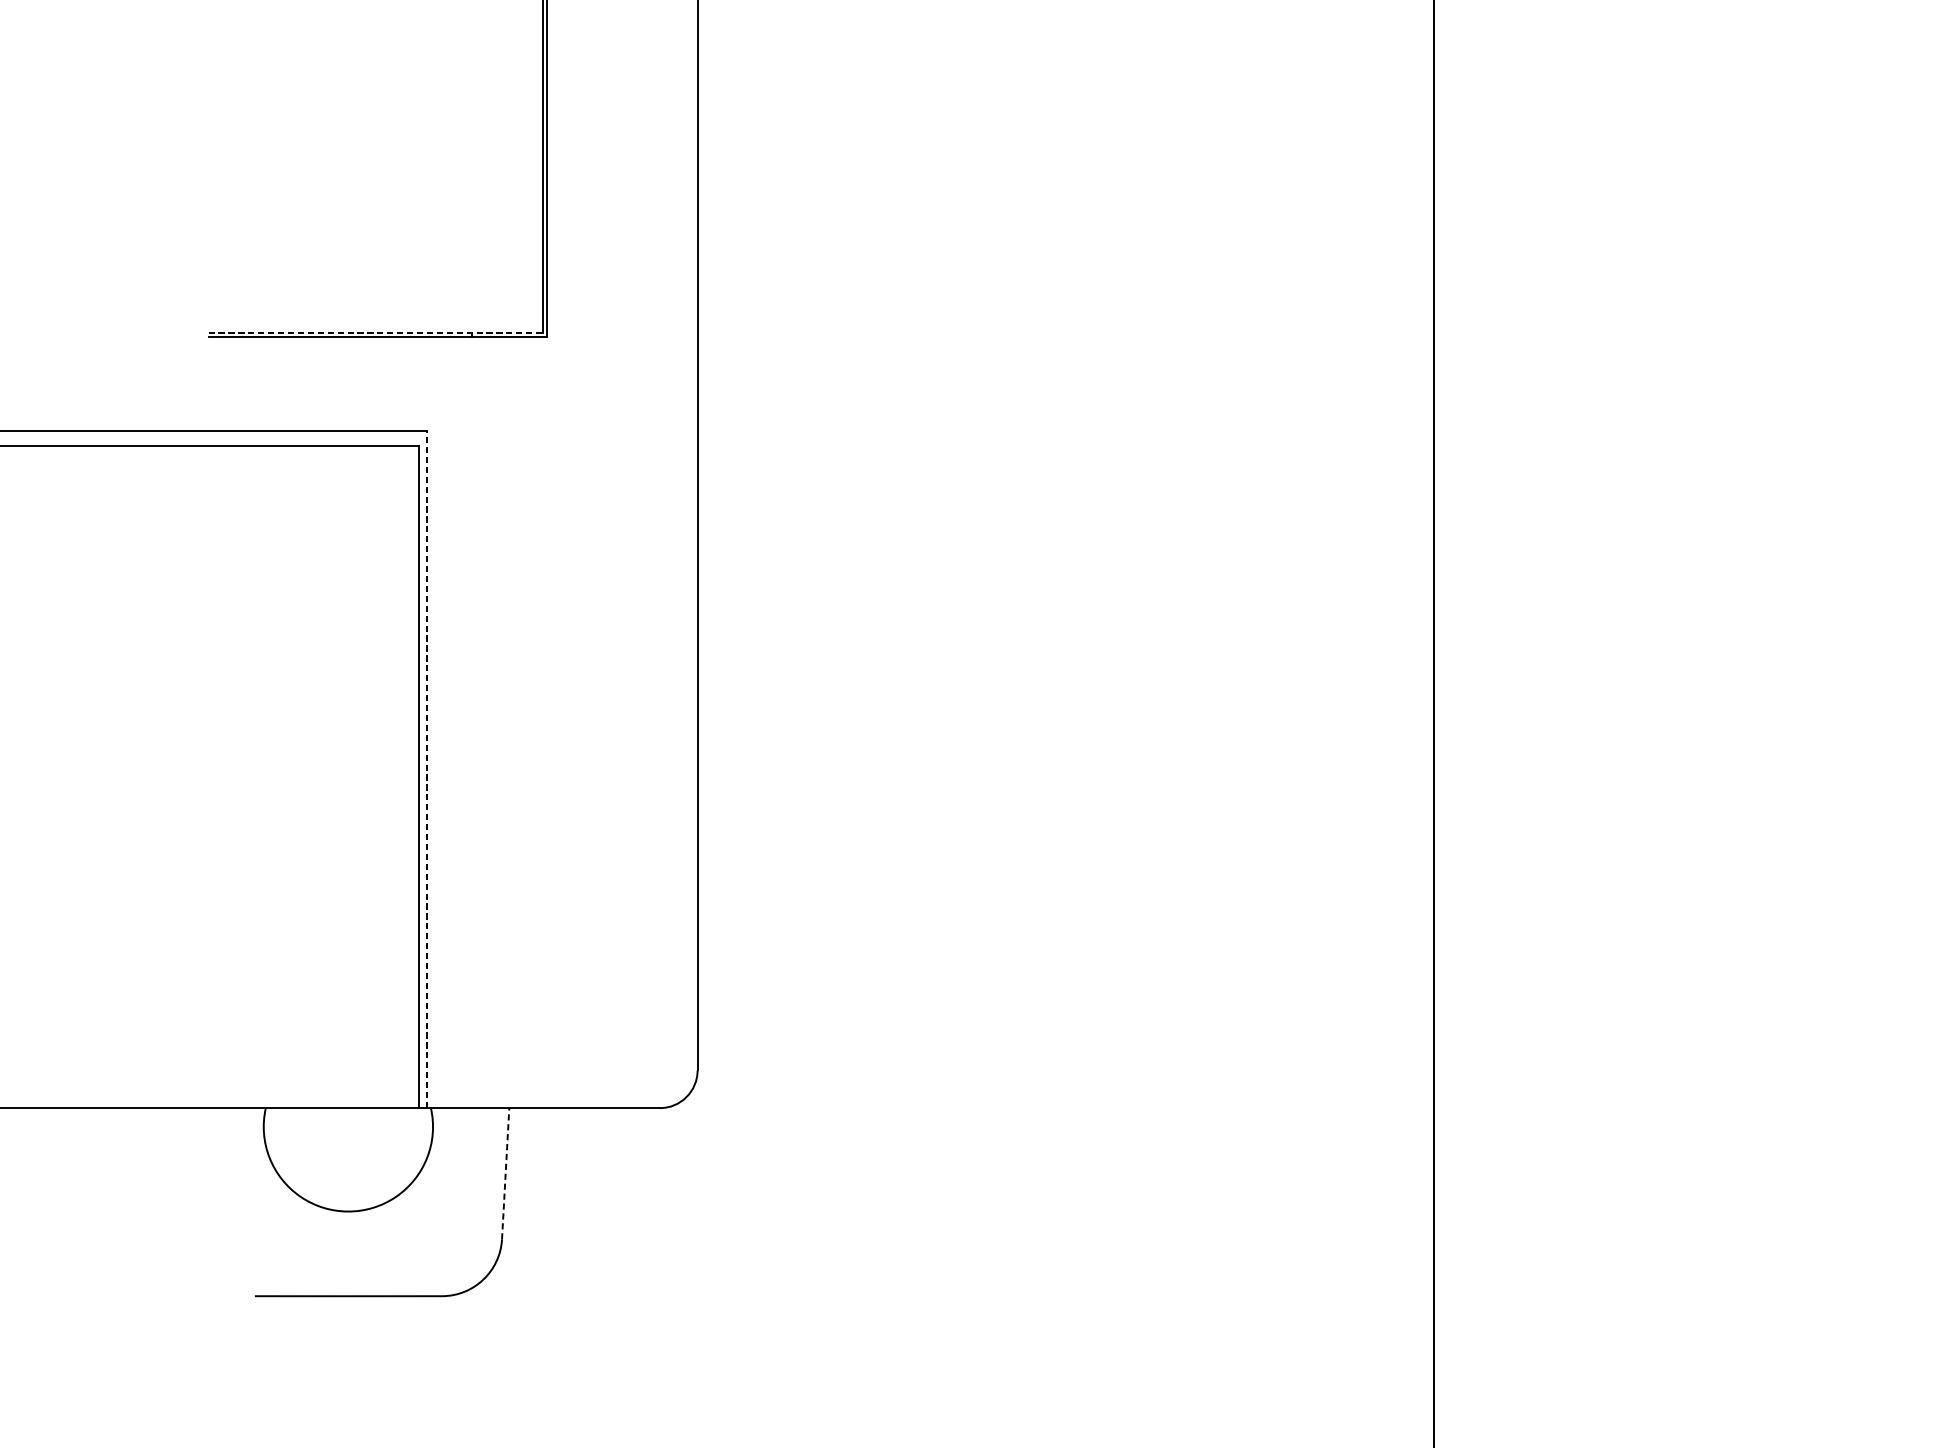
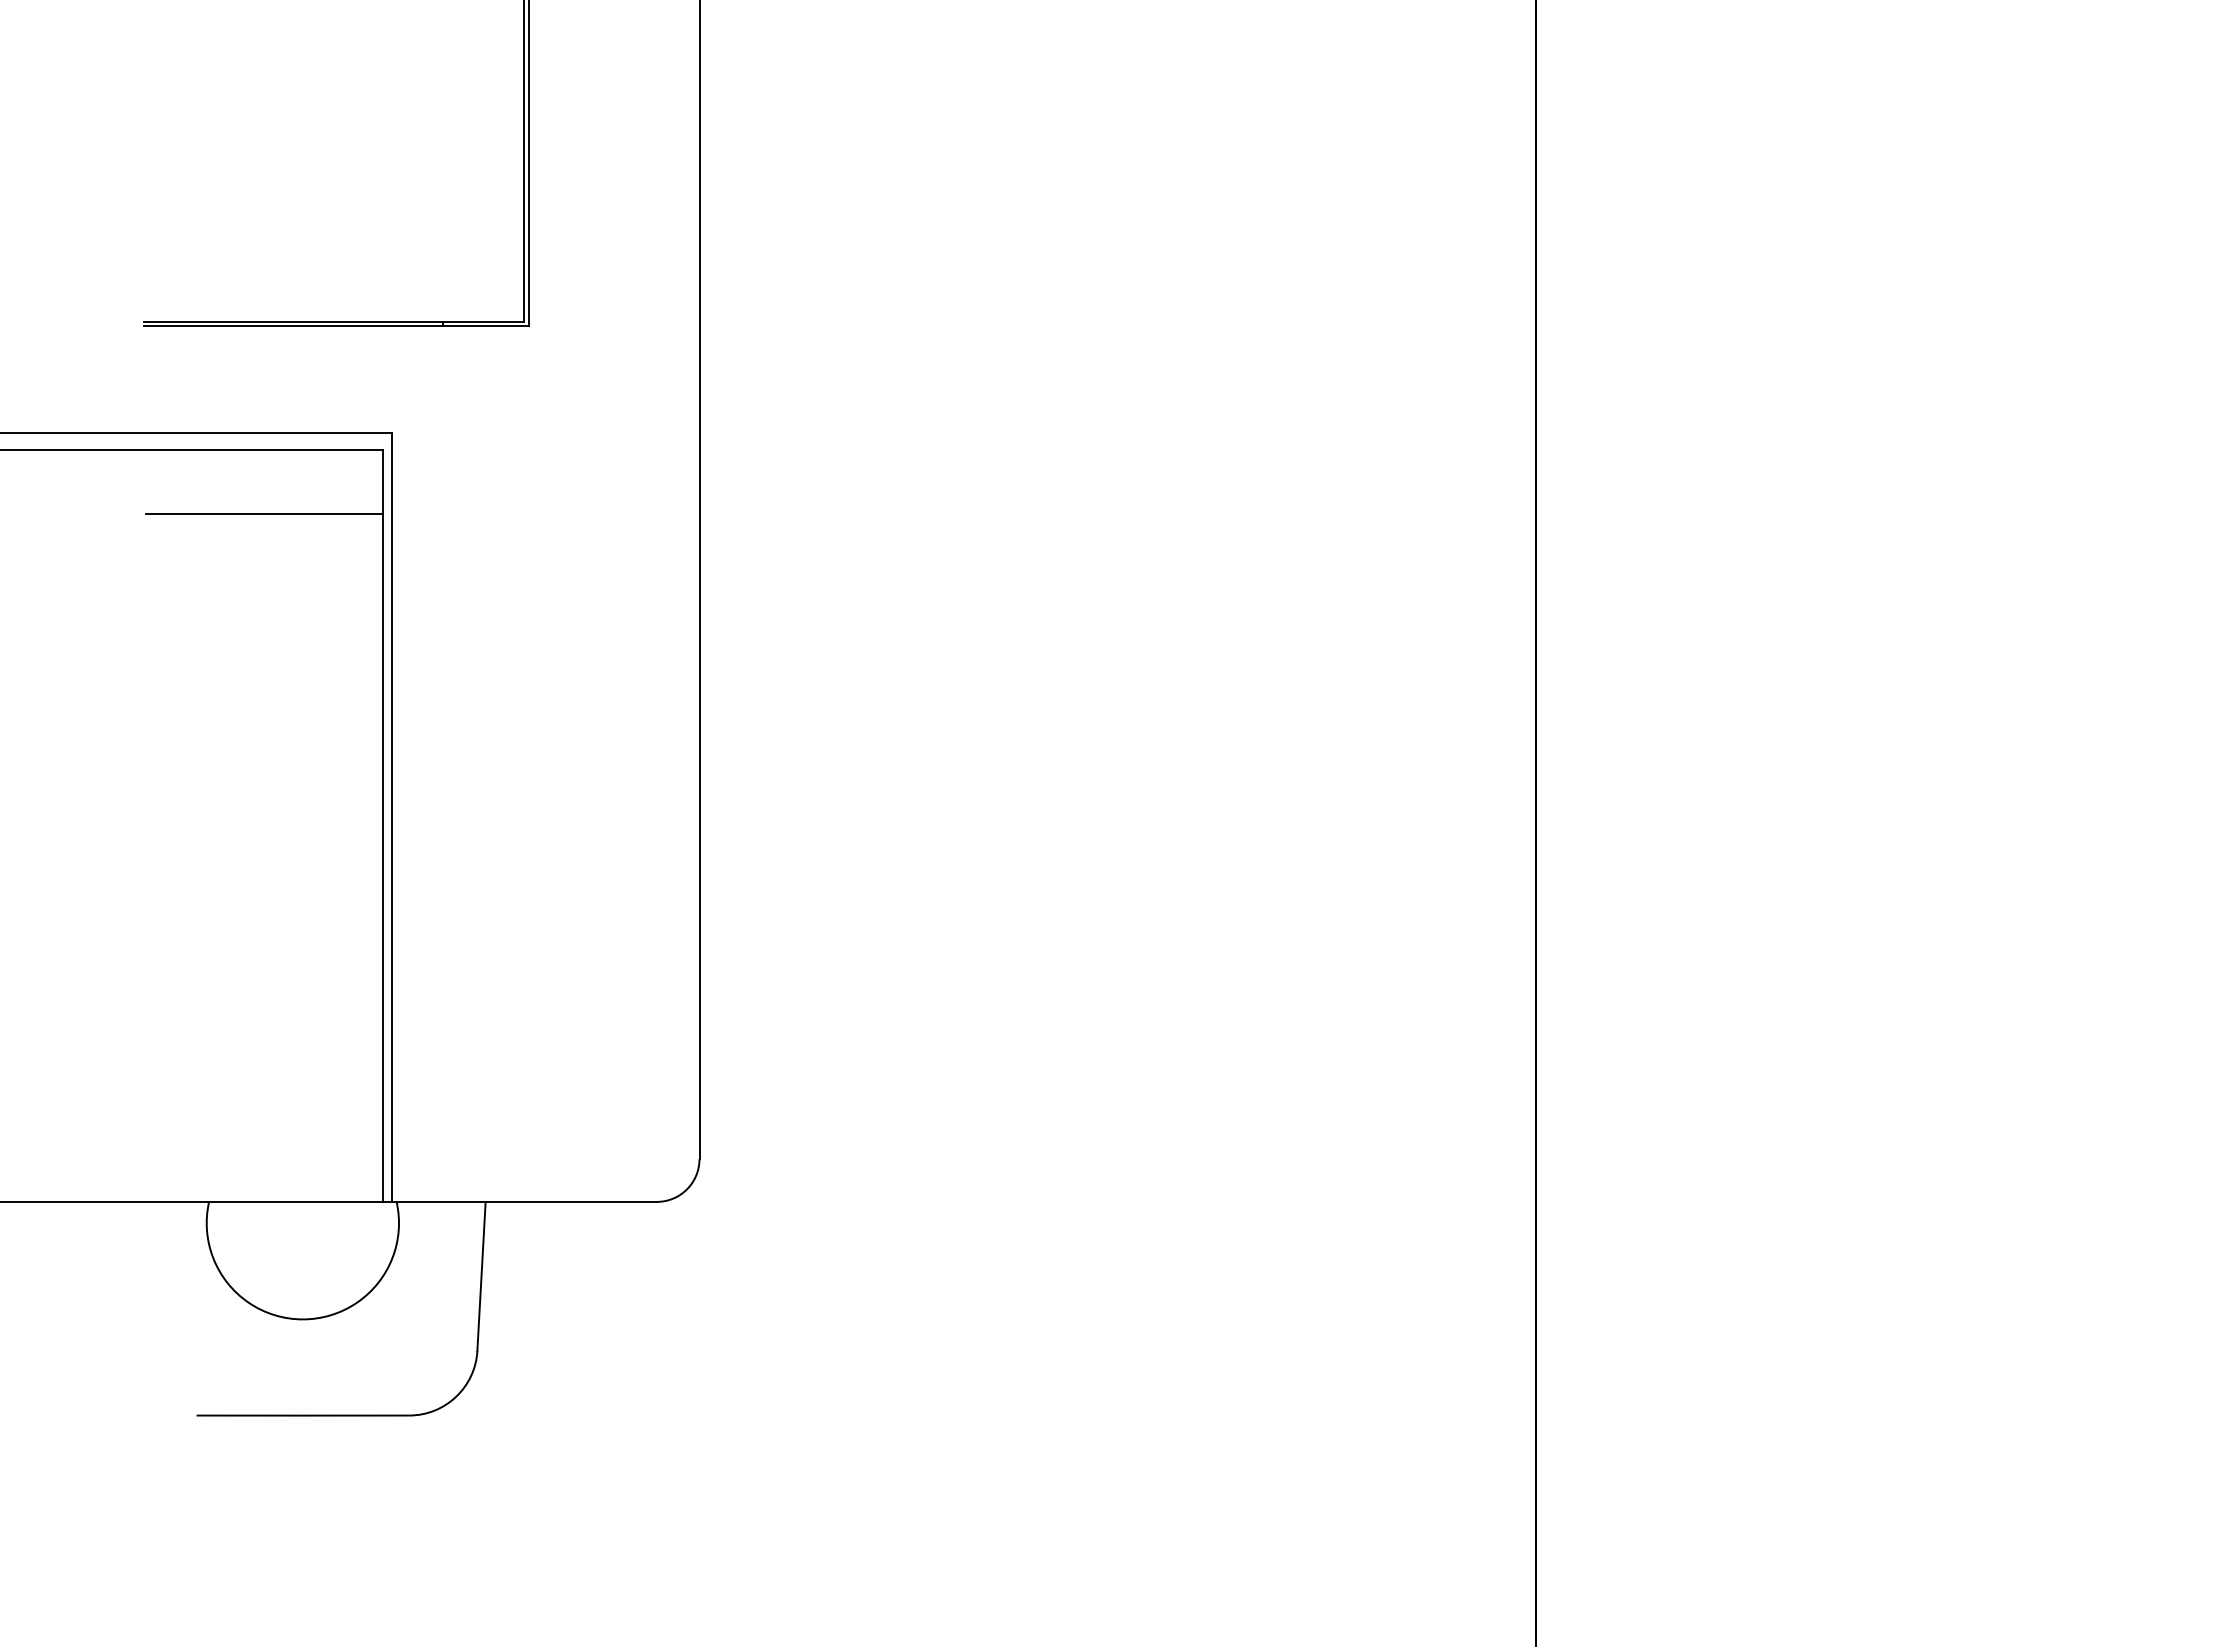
line: (376, 332) -> (334, 321), dashed -> solid
line: (314, 502) -> (264, 513), added
line: (426, 769) -> (391, 817), dashed -> solid
line: (505, 1173) -> (481, 1276), dashed -> solid

